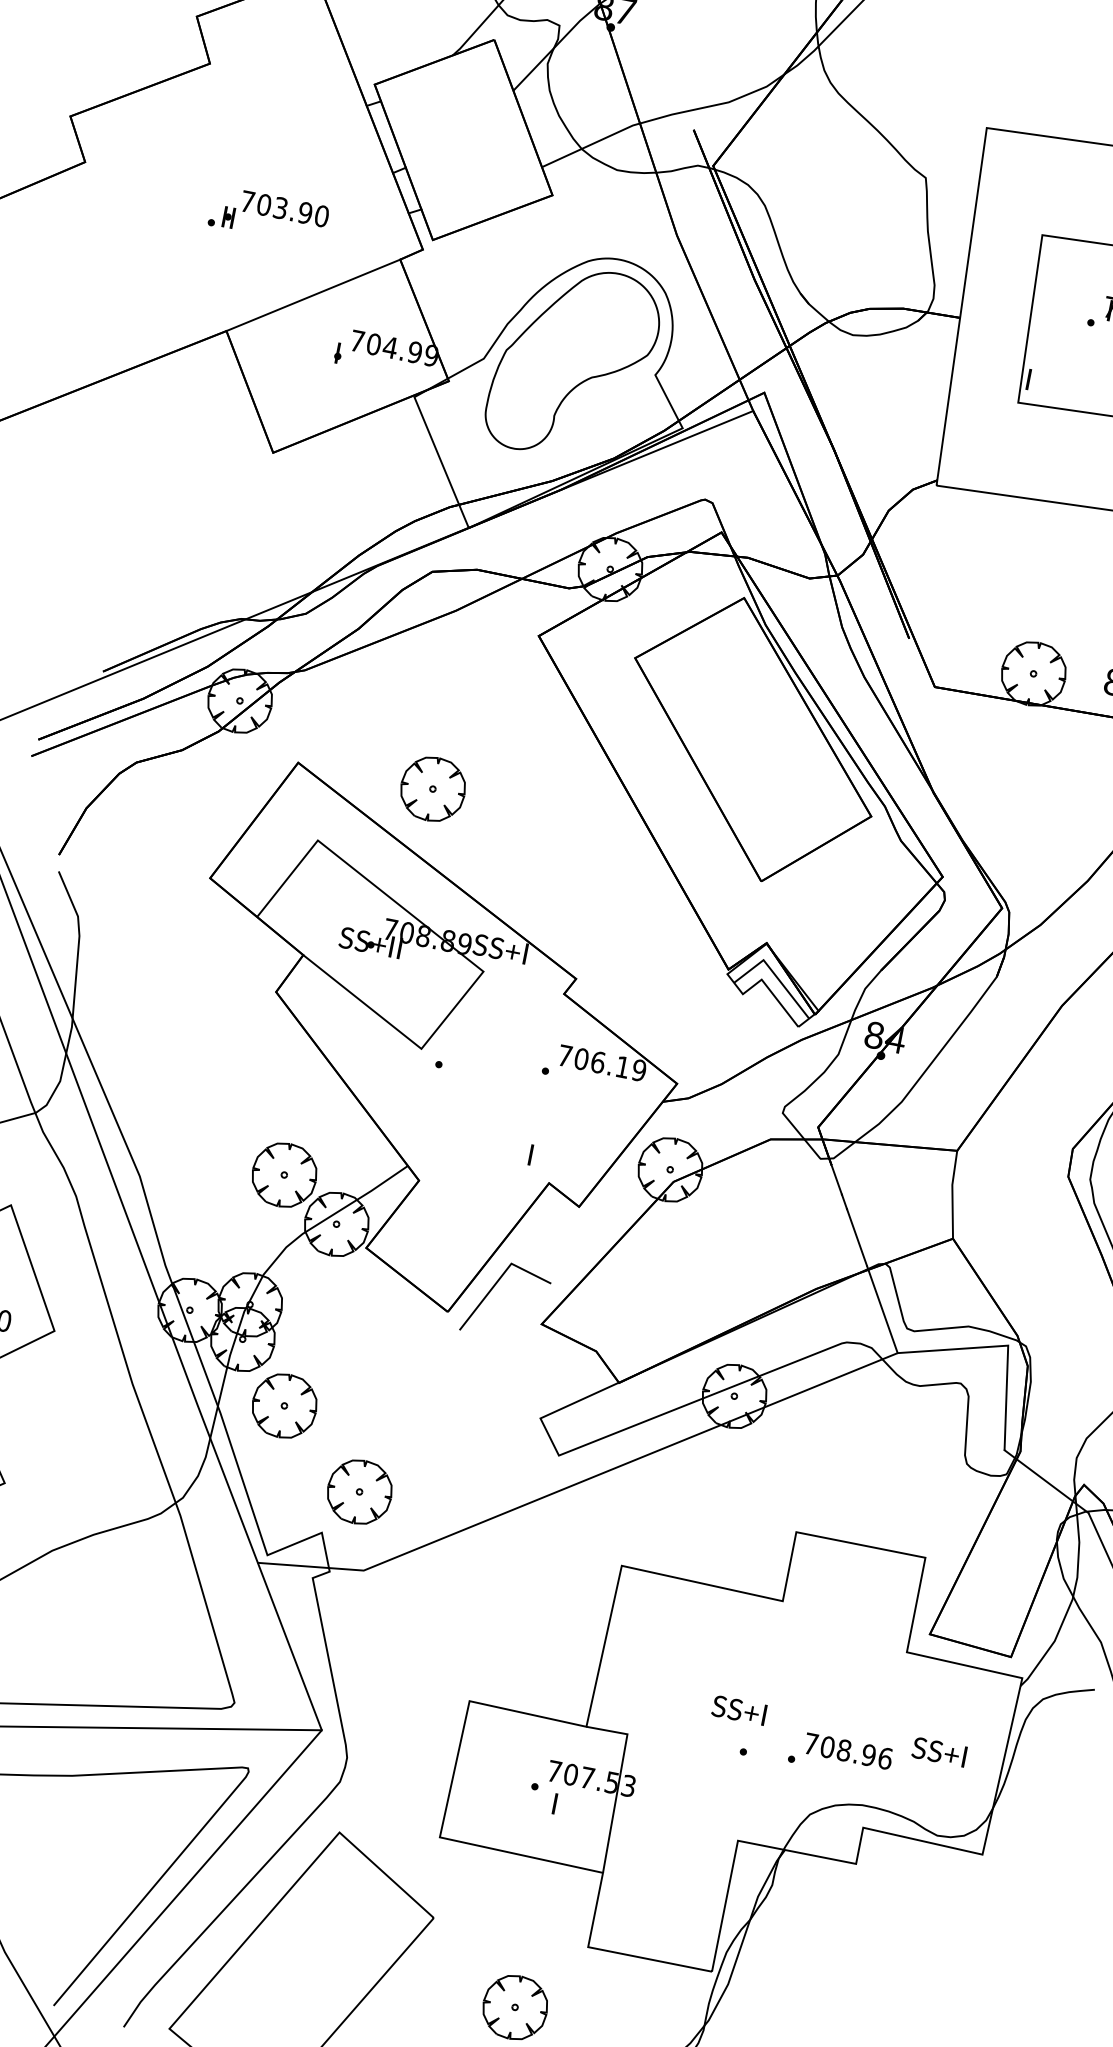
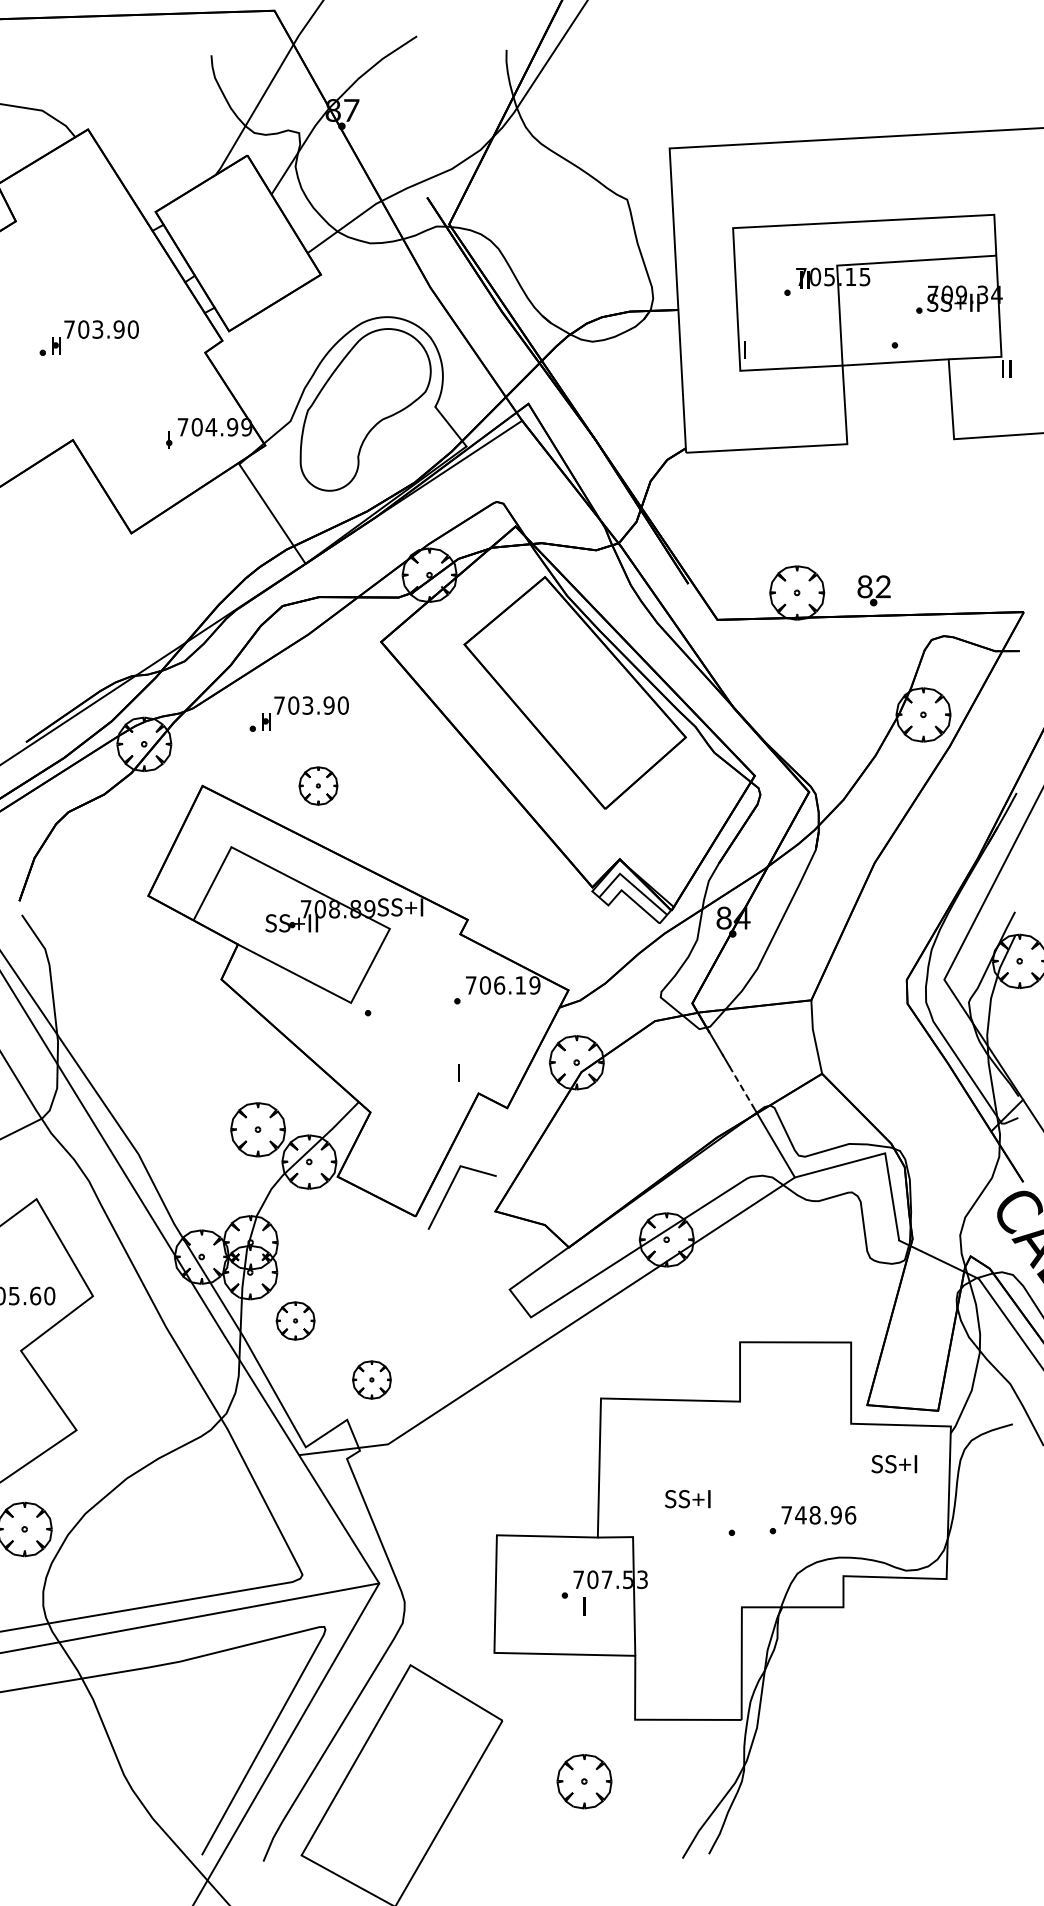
line: (312, 295) -> (138, 396), removed
part: (426, 700) -> (298, 713), added
part: (433, 788) -> (318, 785), size x0.7
line: (857, 1236) -> (742, 1087), solid -> dashed
part: (284, 1405) -> (295, 1320), size x0.7
part: (359, 1491) -> (371, 1379), size x0.7
text: (738, 1710) -> (687, 1499), moved
text: (827, 1747) -> (800, 1515), 708.96 -> 748.96
text: (939, 1752) -> (894, 1464), moved

